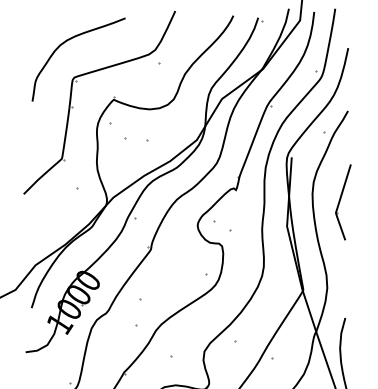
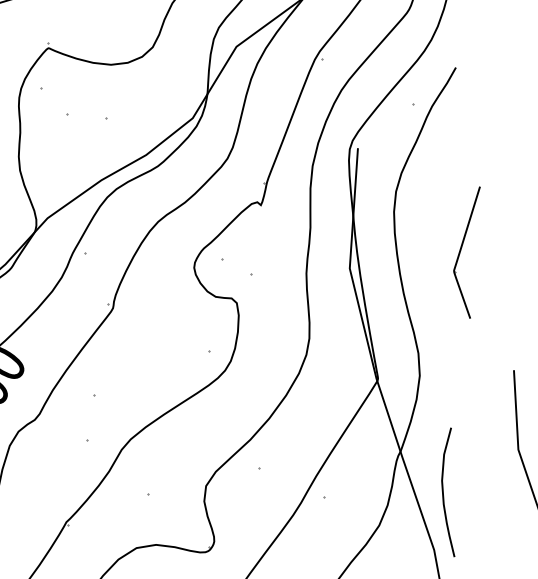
part: (343, 202) -> (467, 252), moved

